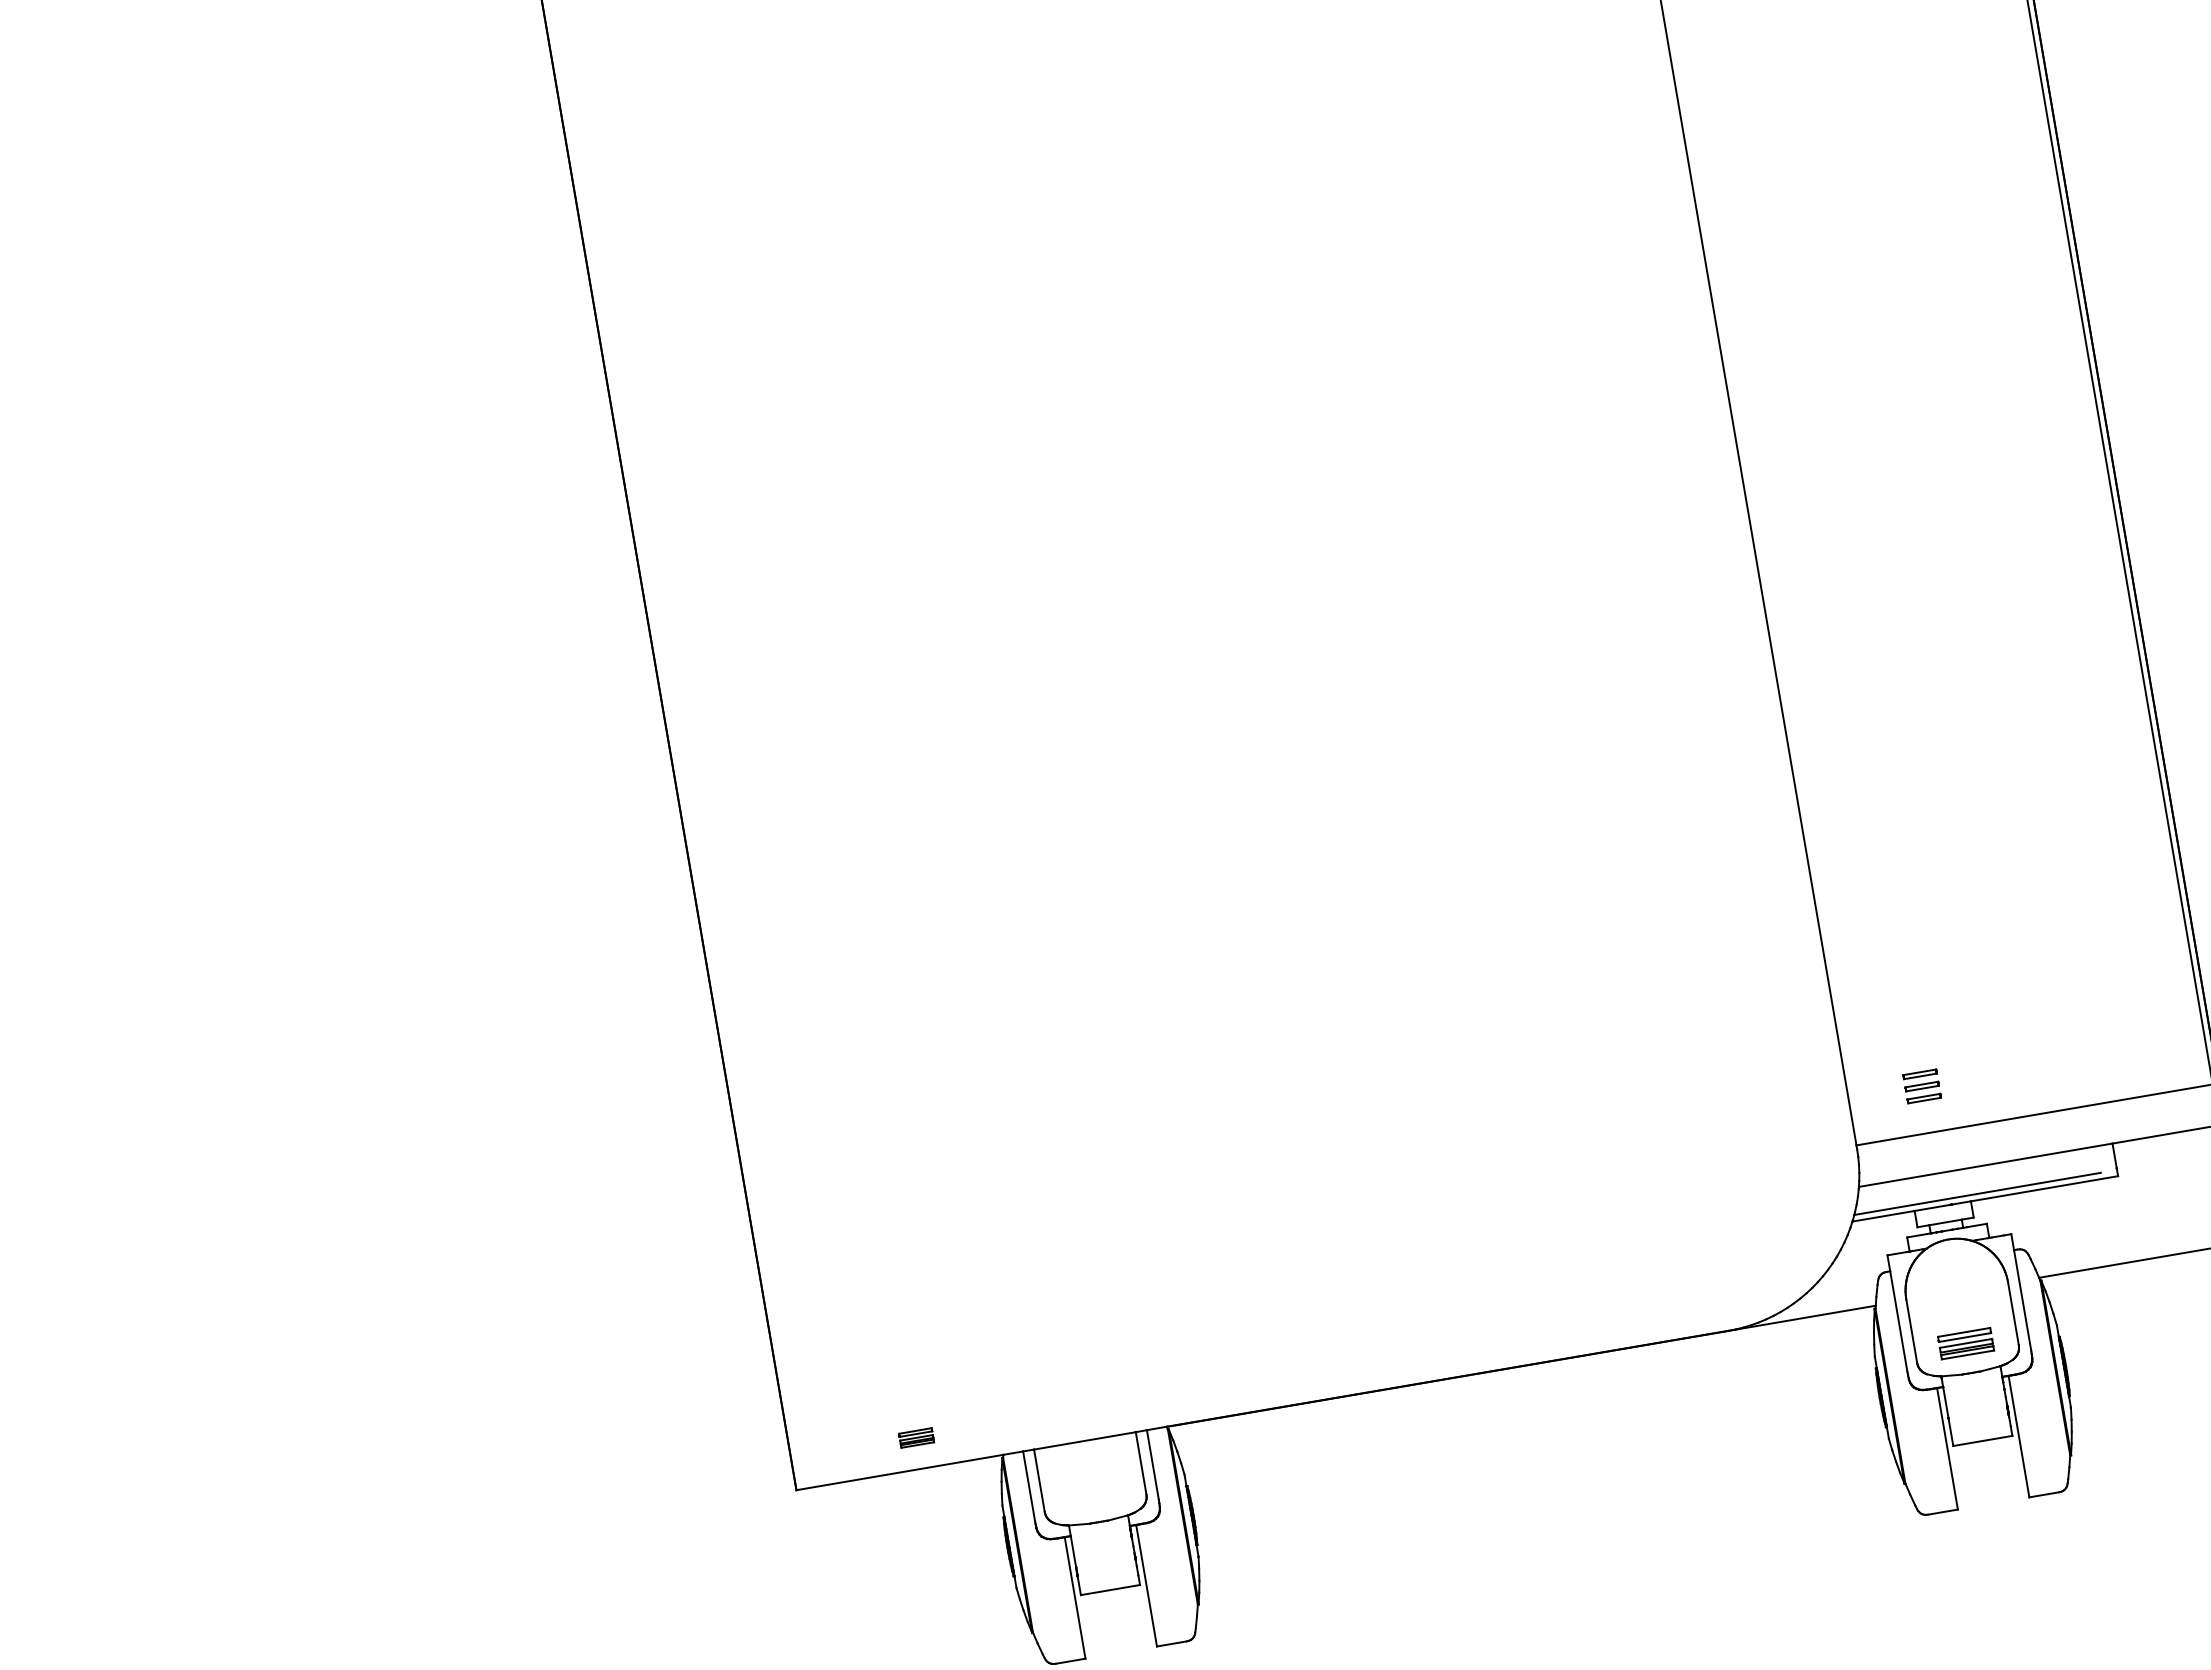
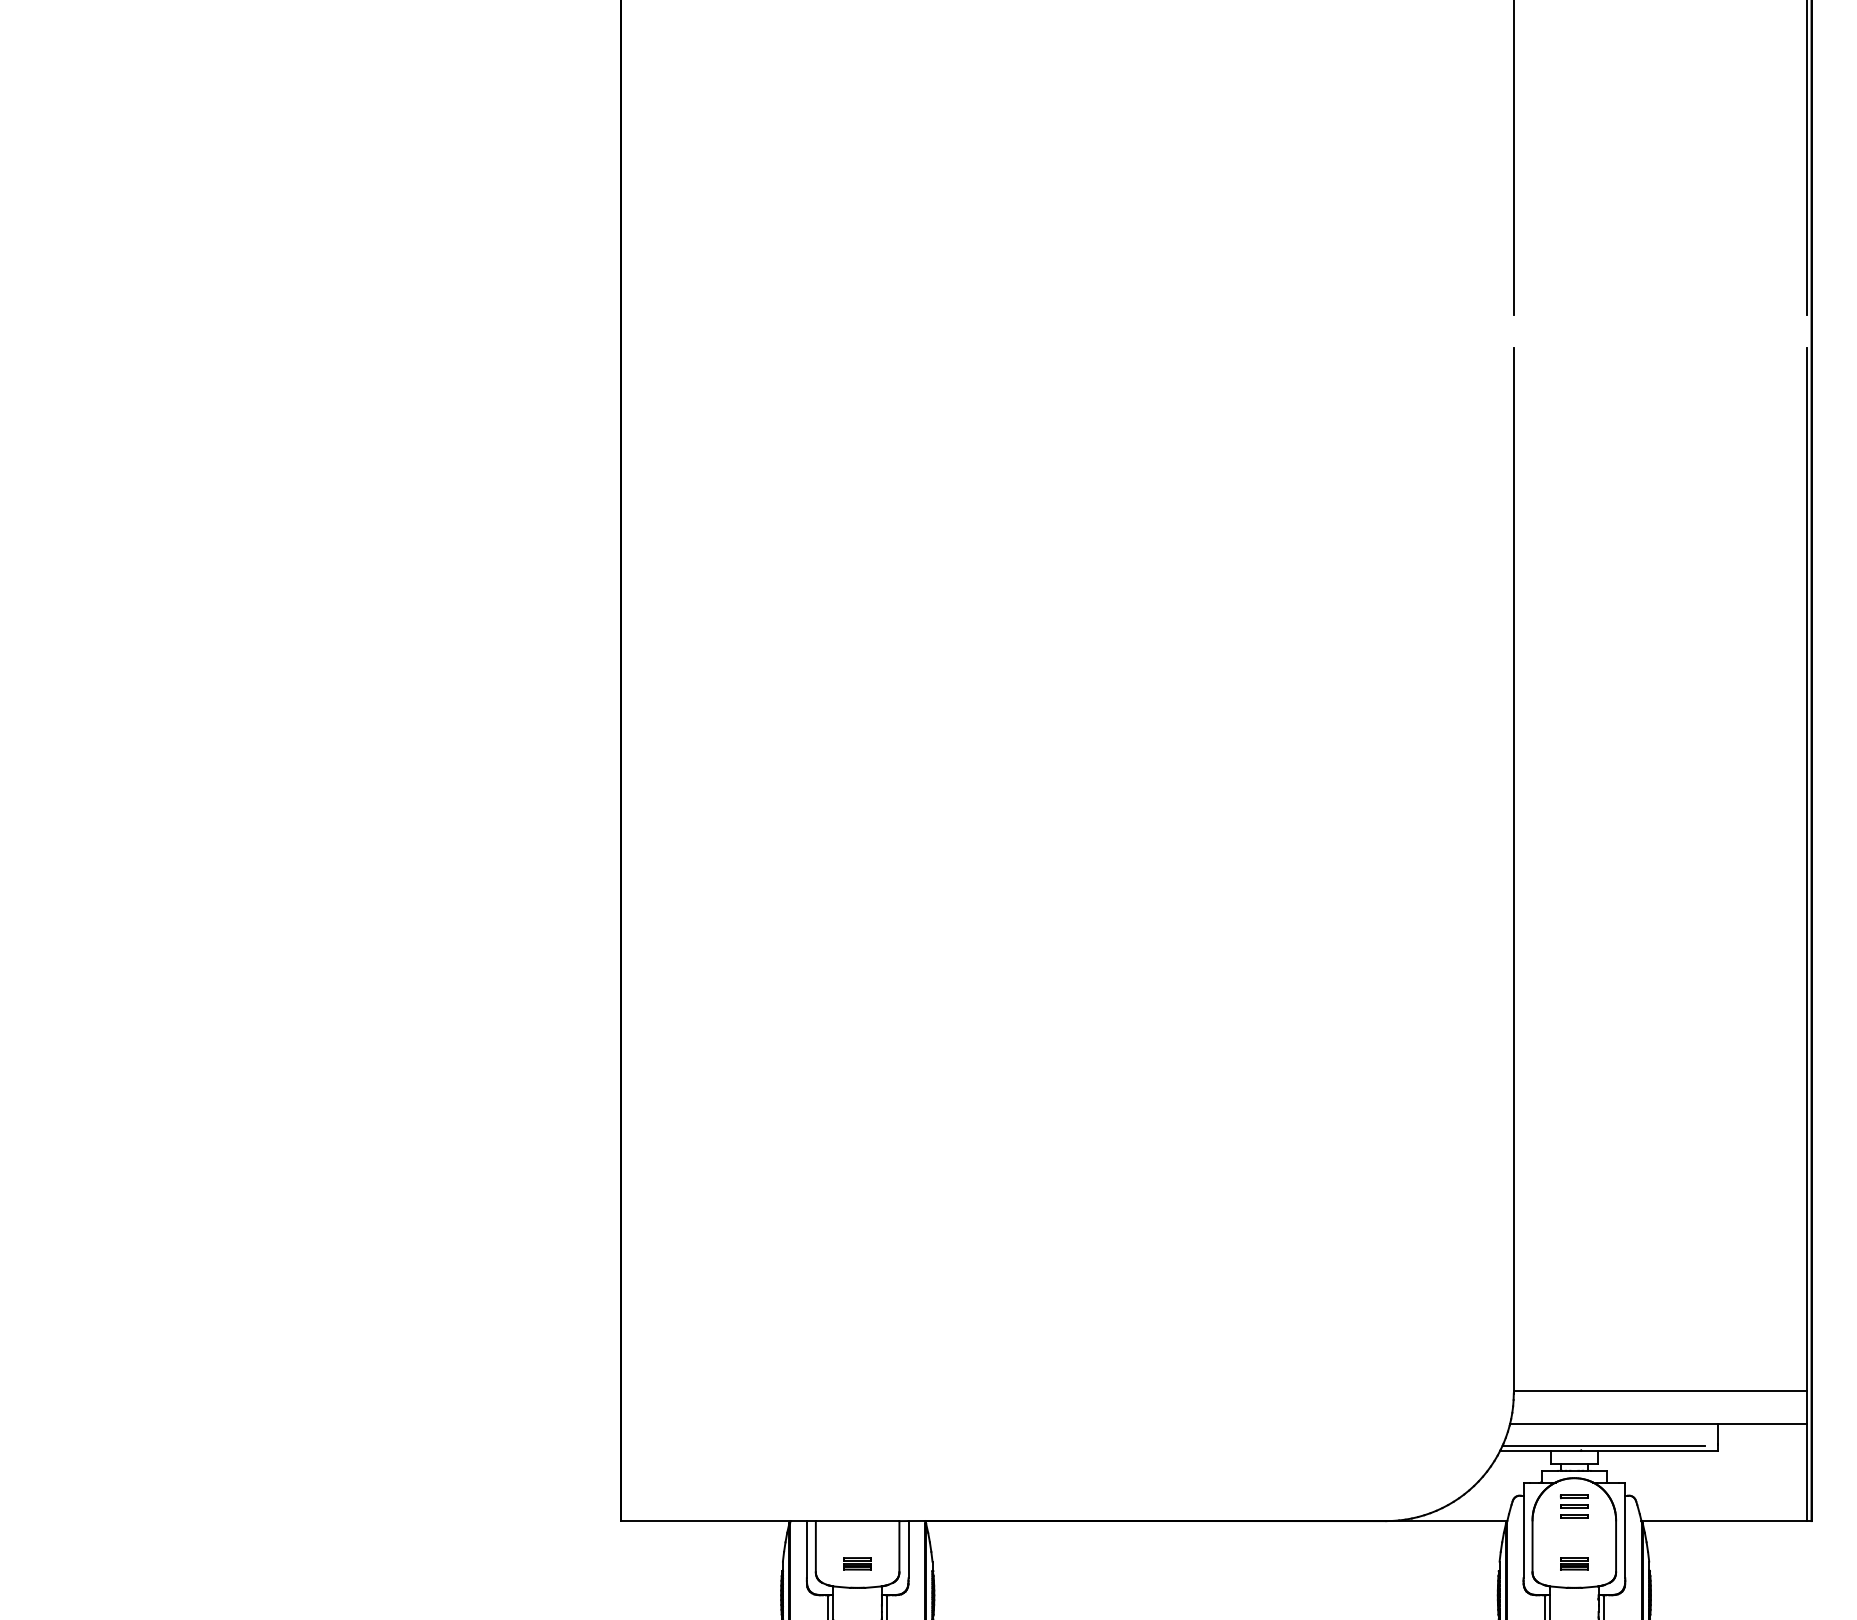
part: (1921, 1086) -> (1573, 1506), moved
part: (1966, 1343) -> (1574, 1563), size x0.62
part: (916, 1437) -> (857, 1563), moved

